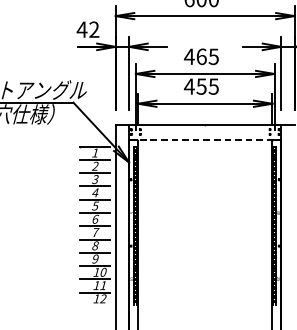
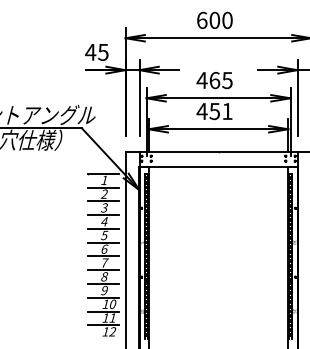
text: (94, 28) -> (103, 51), 42 -> 45
text: (213, 86) -> (227, 111), 455 -> 451
line: (205, 140) -> (218, 167), dashed -> solid

